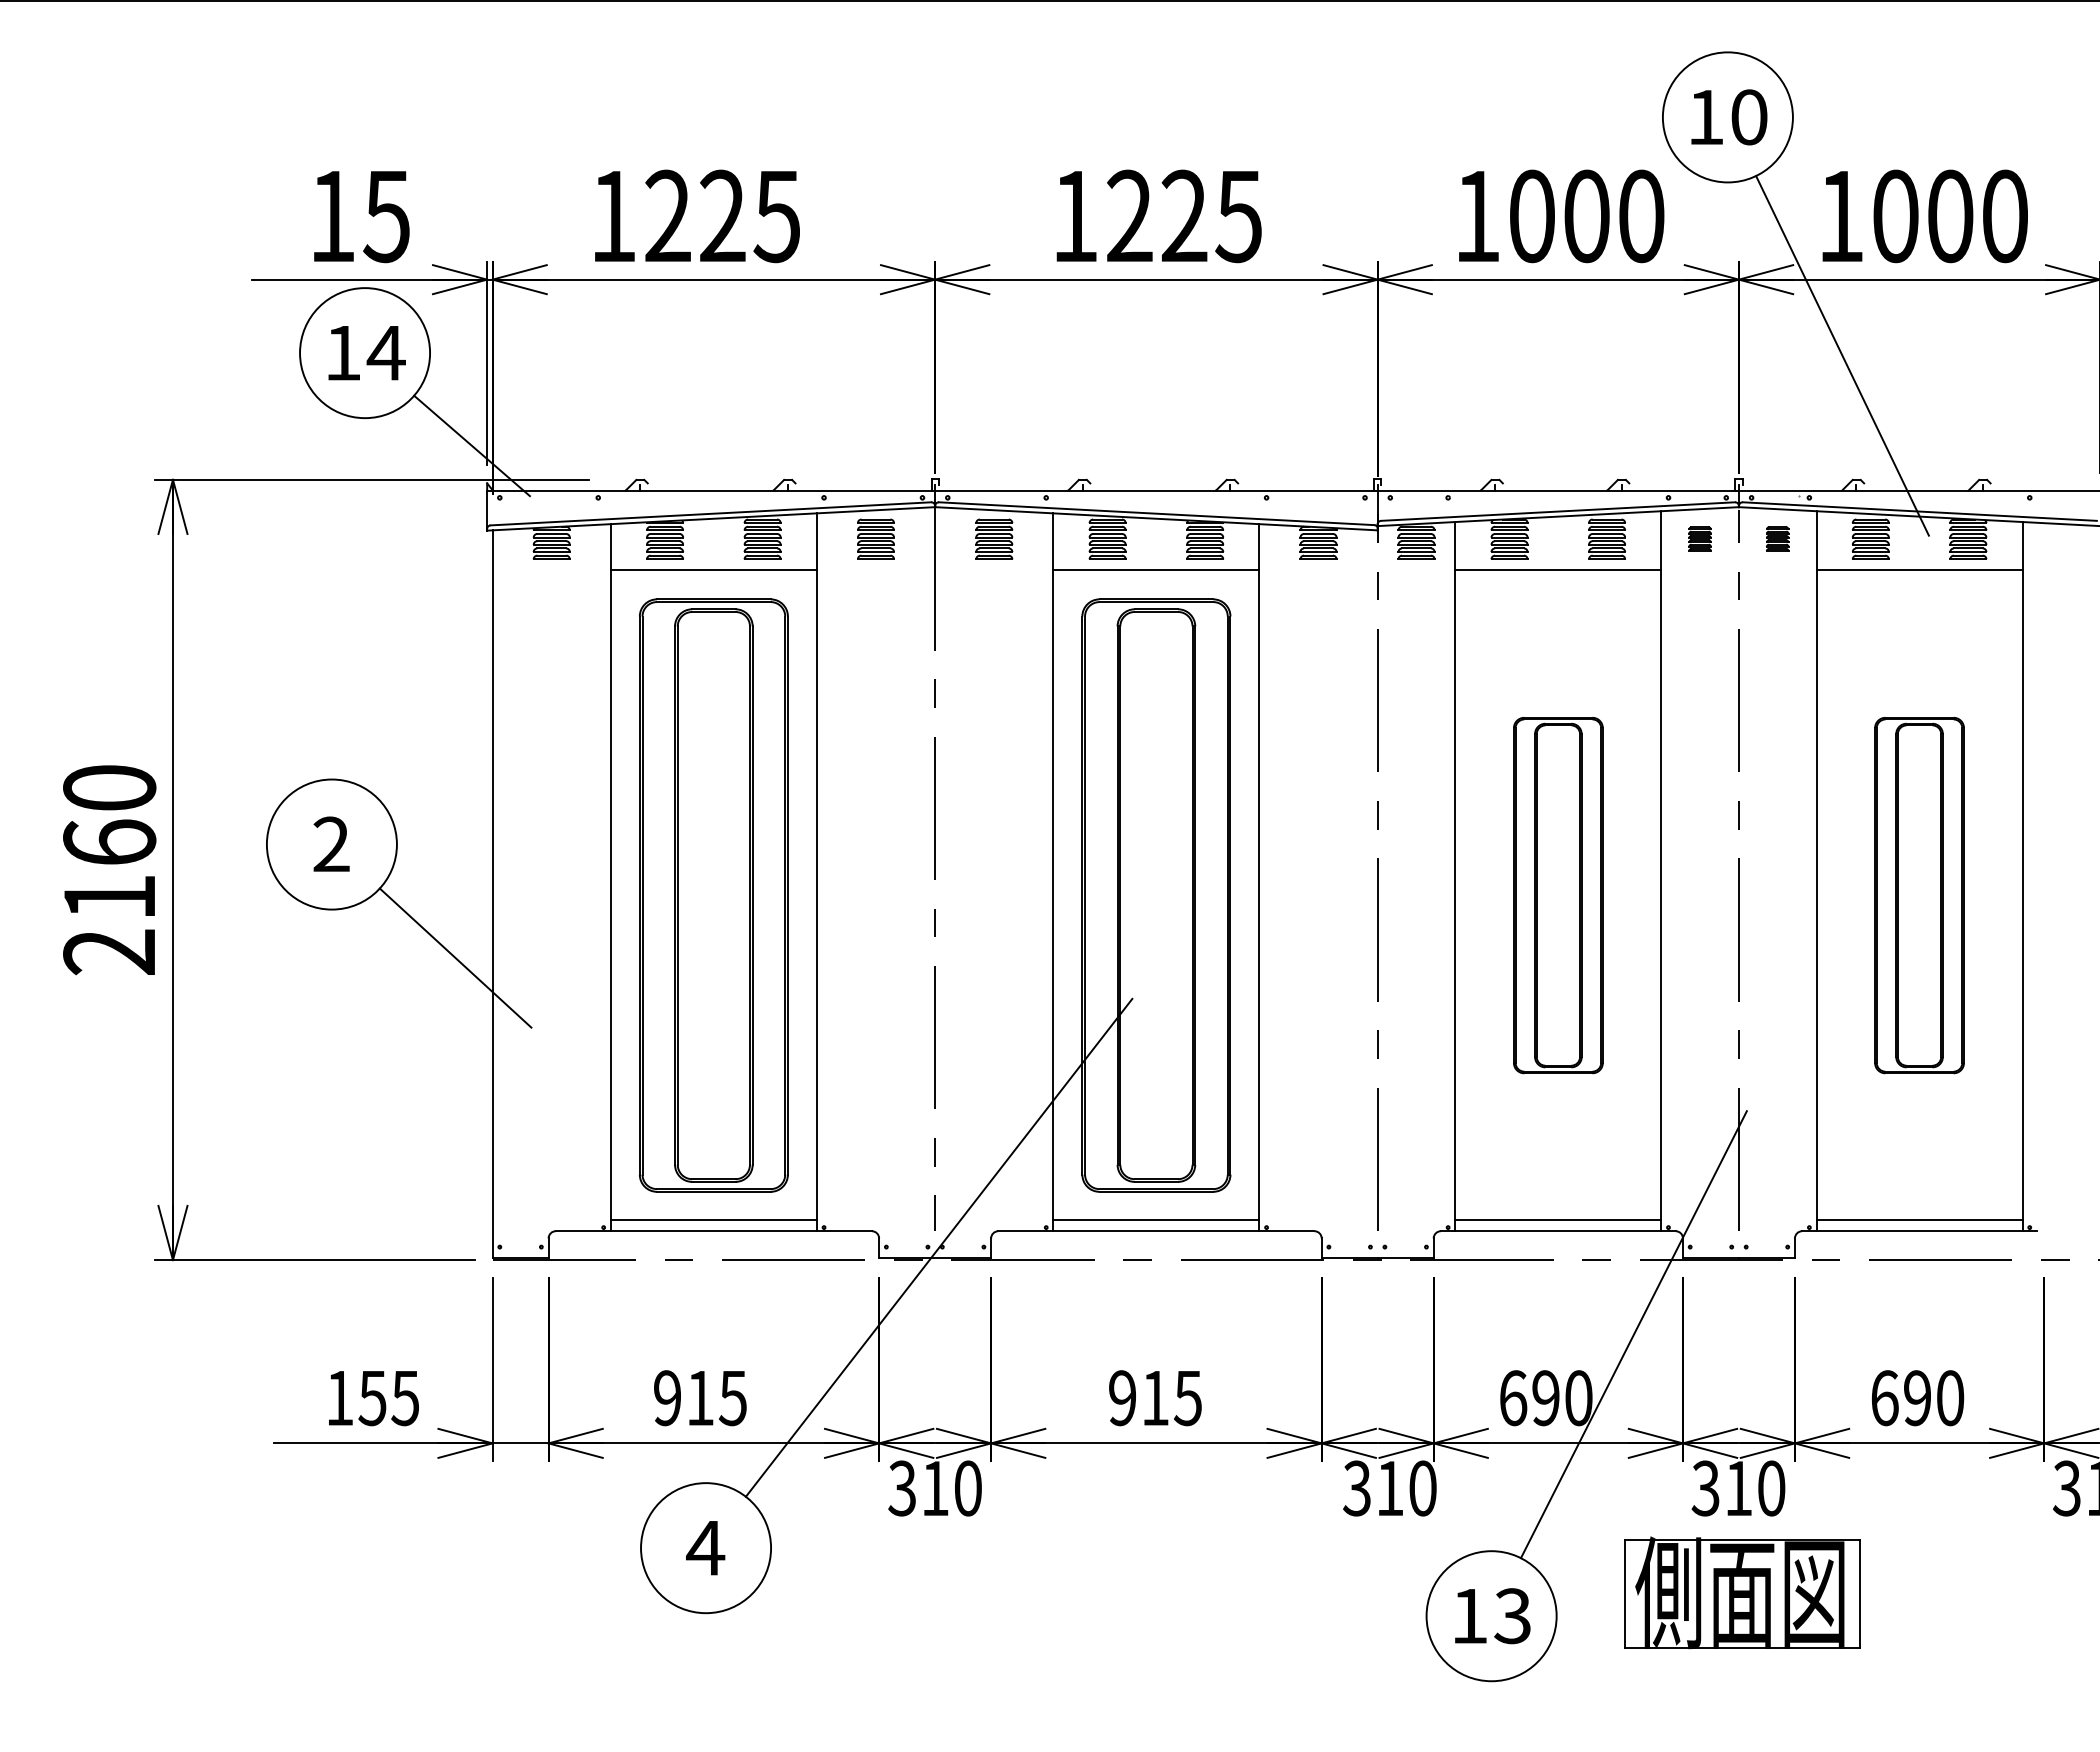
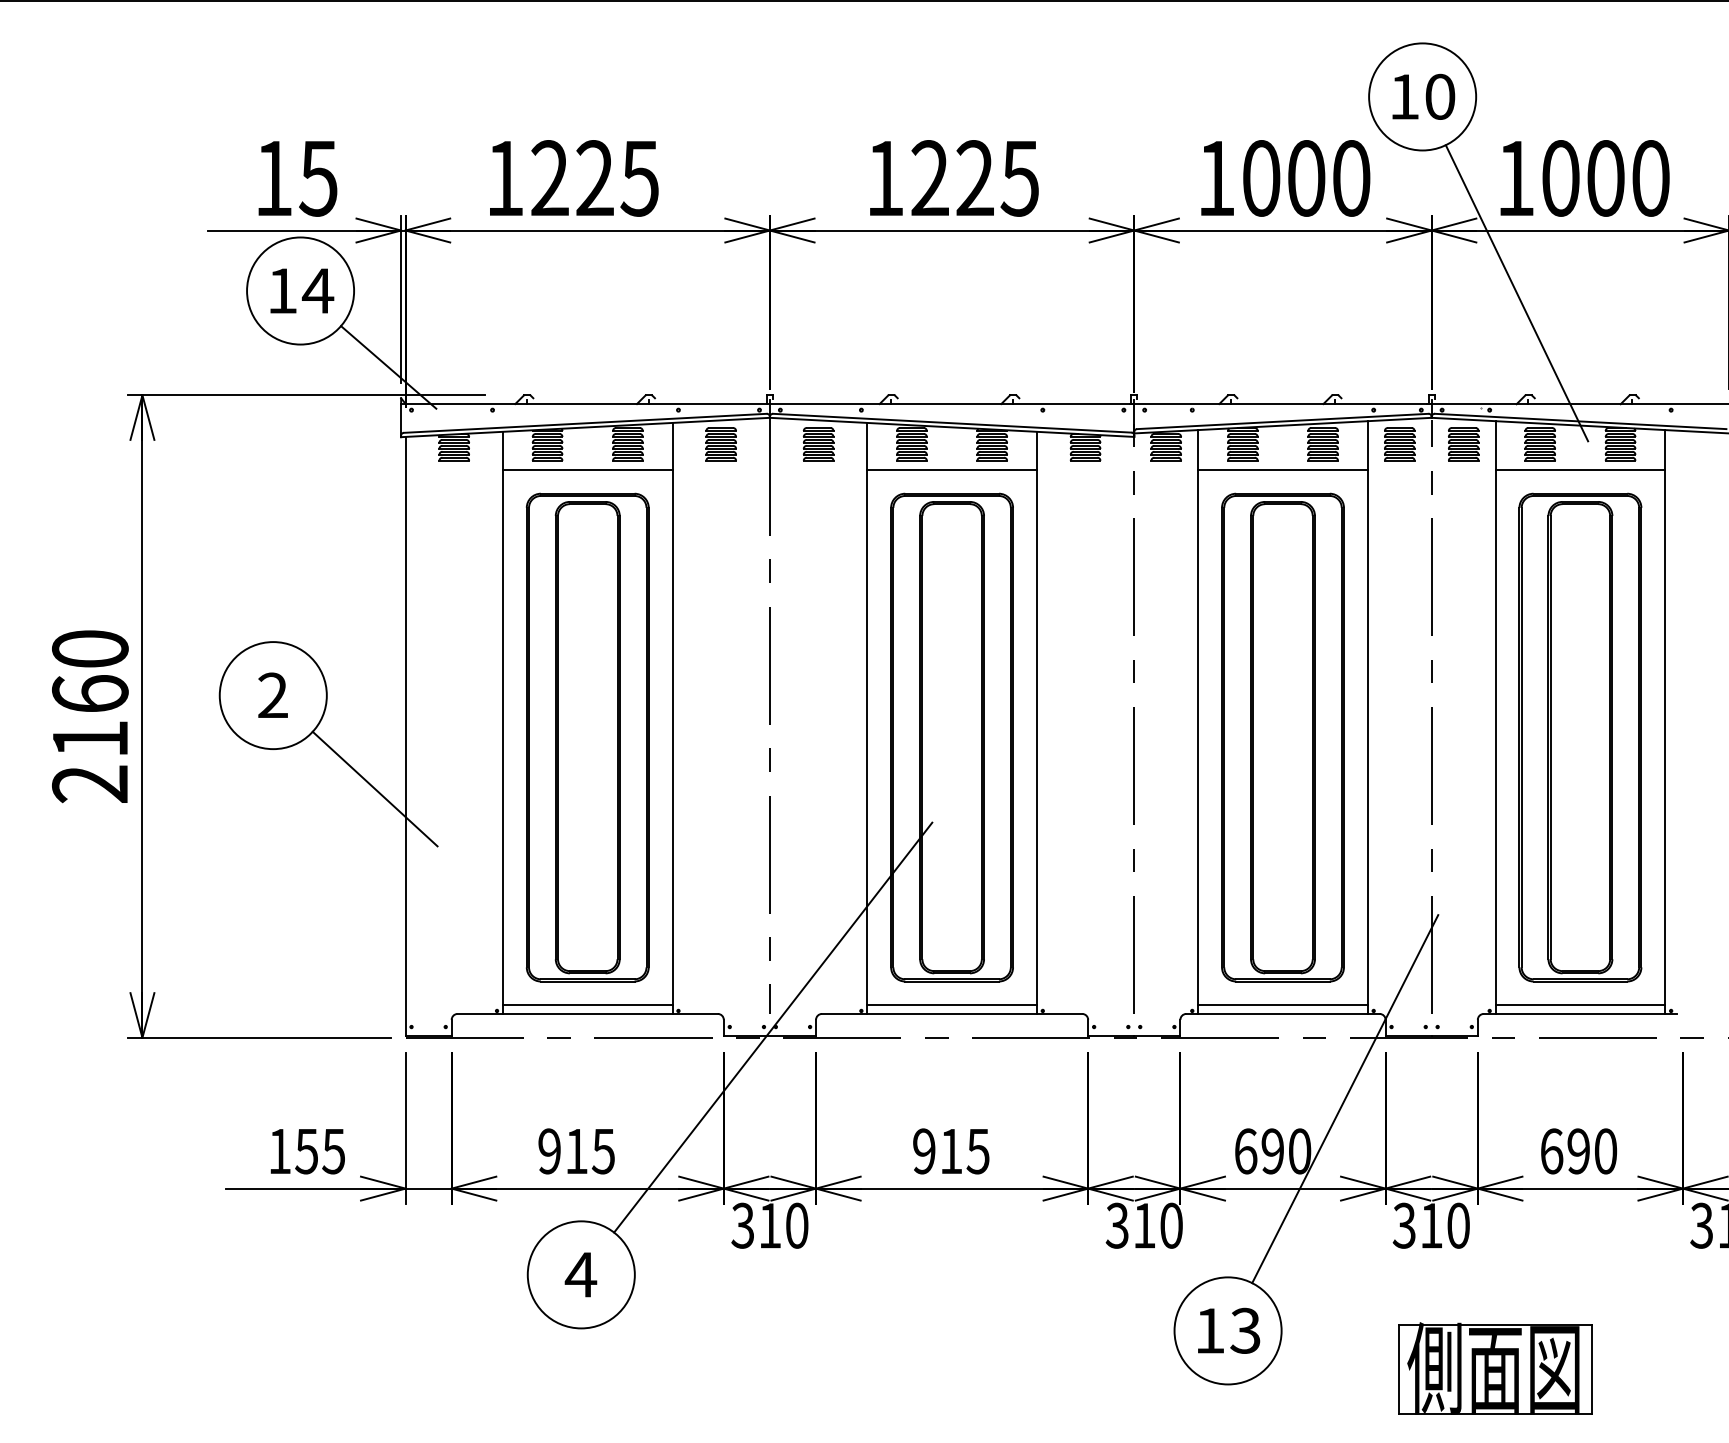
part: (1699, 538) -> (1399, 443), size x1.67
part: (1777, 538) -> (1463, 443), size x1.67
part: (1558, 895) -> (1283, 737), size x1.67
part: (1919, 895) -> (1580, 737), size x1.67
part: (1742, 1592) -> (1495, 1368), moved

